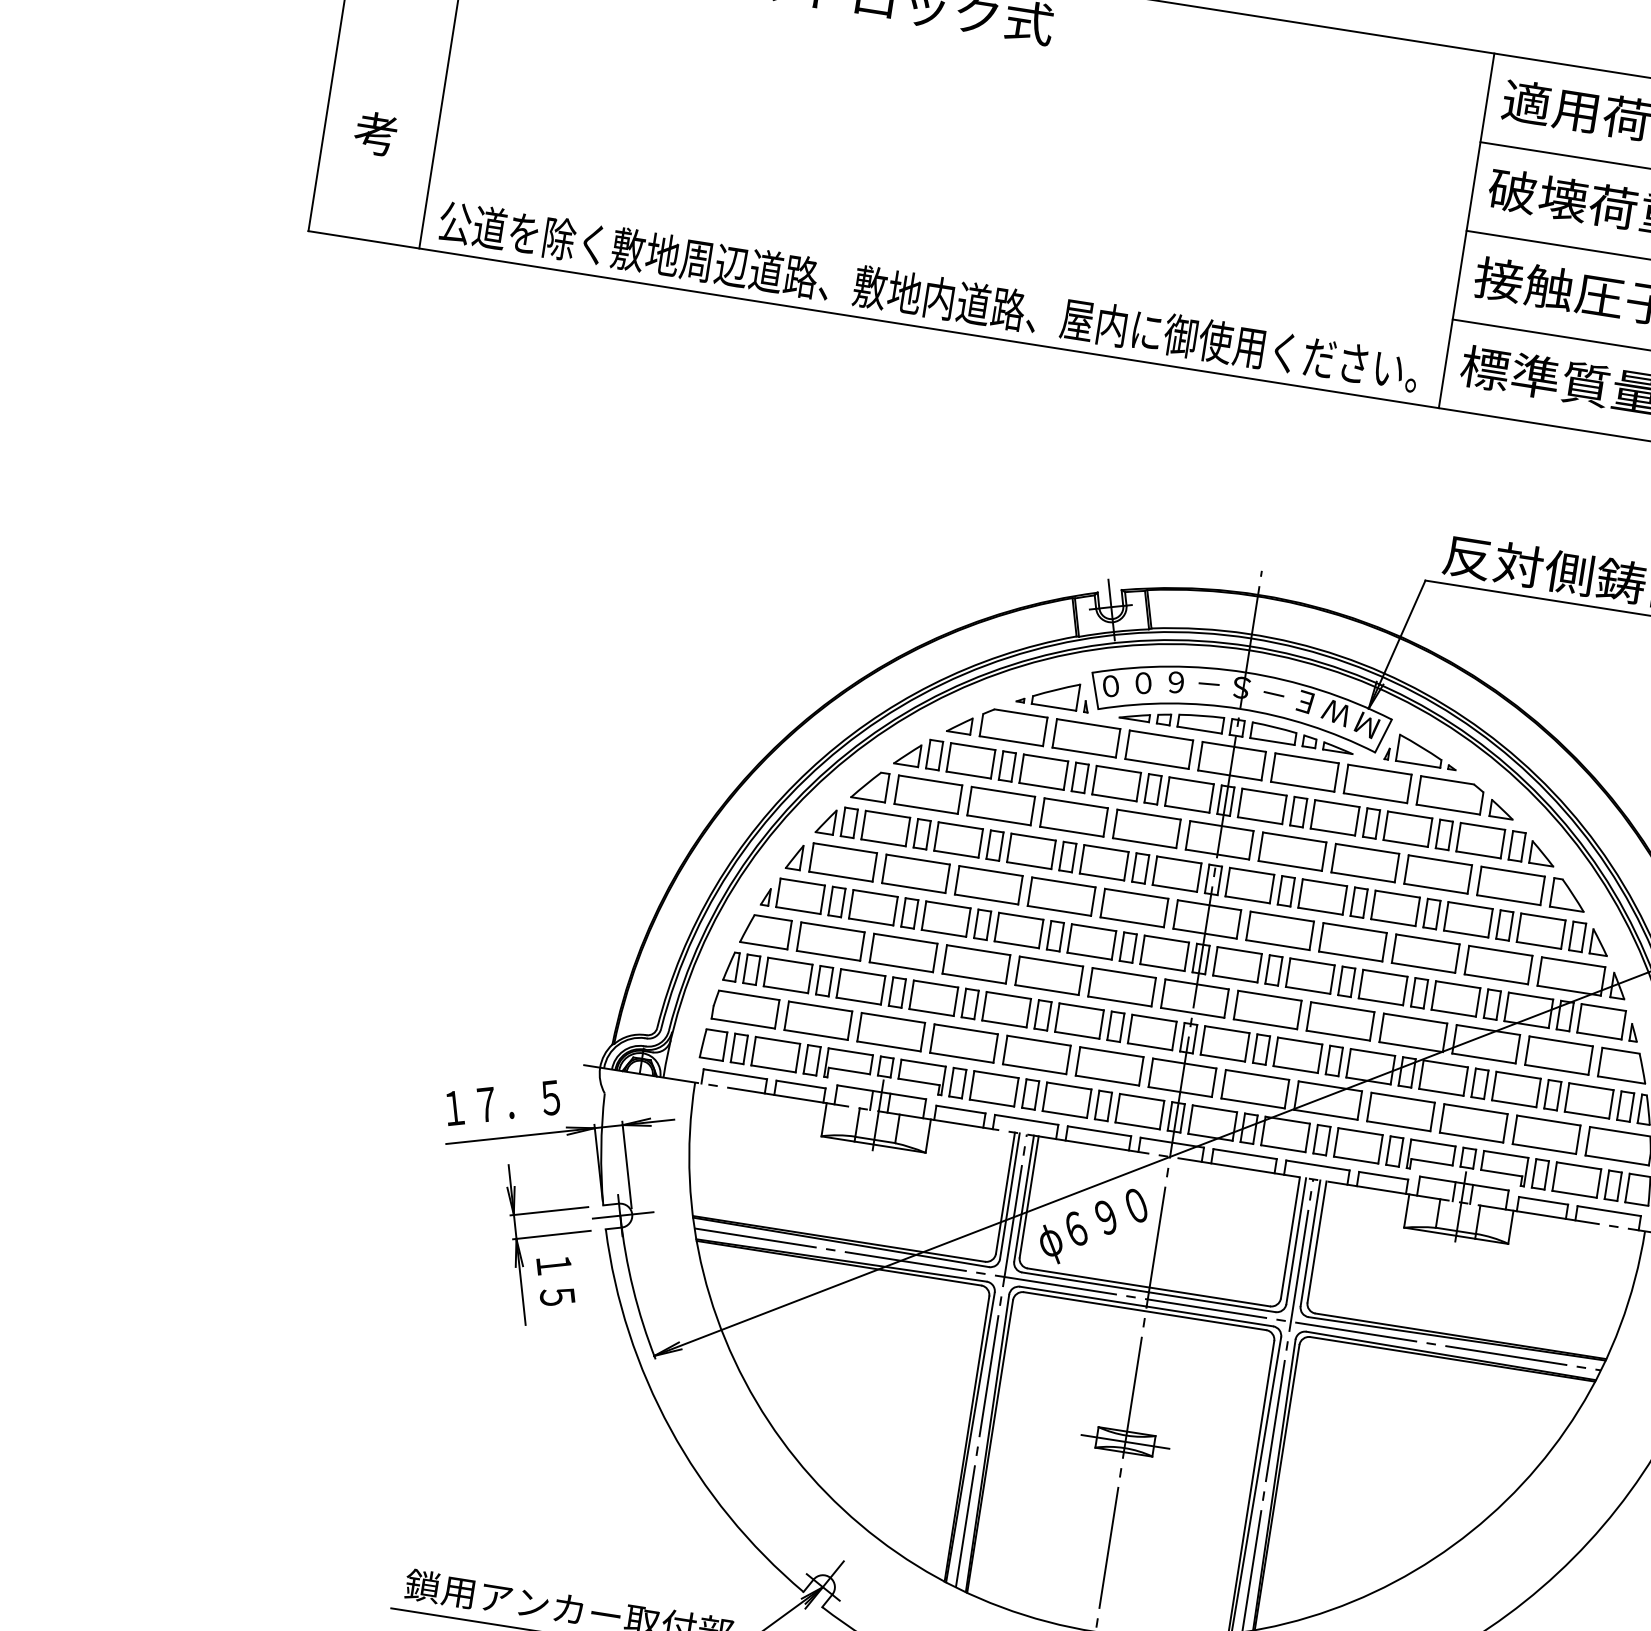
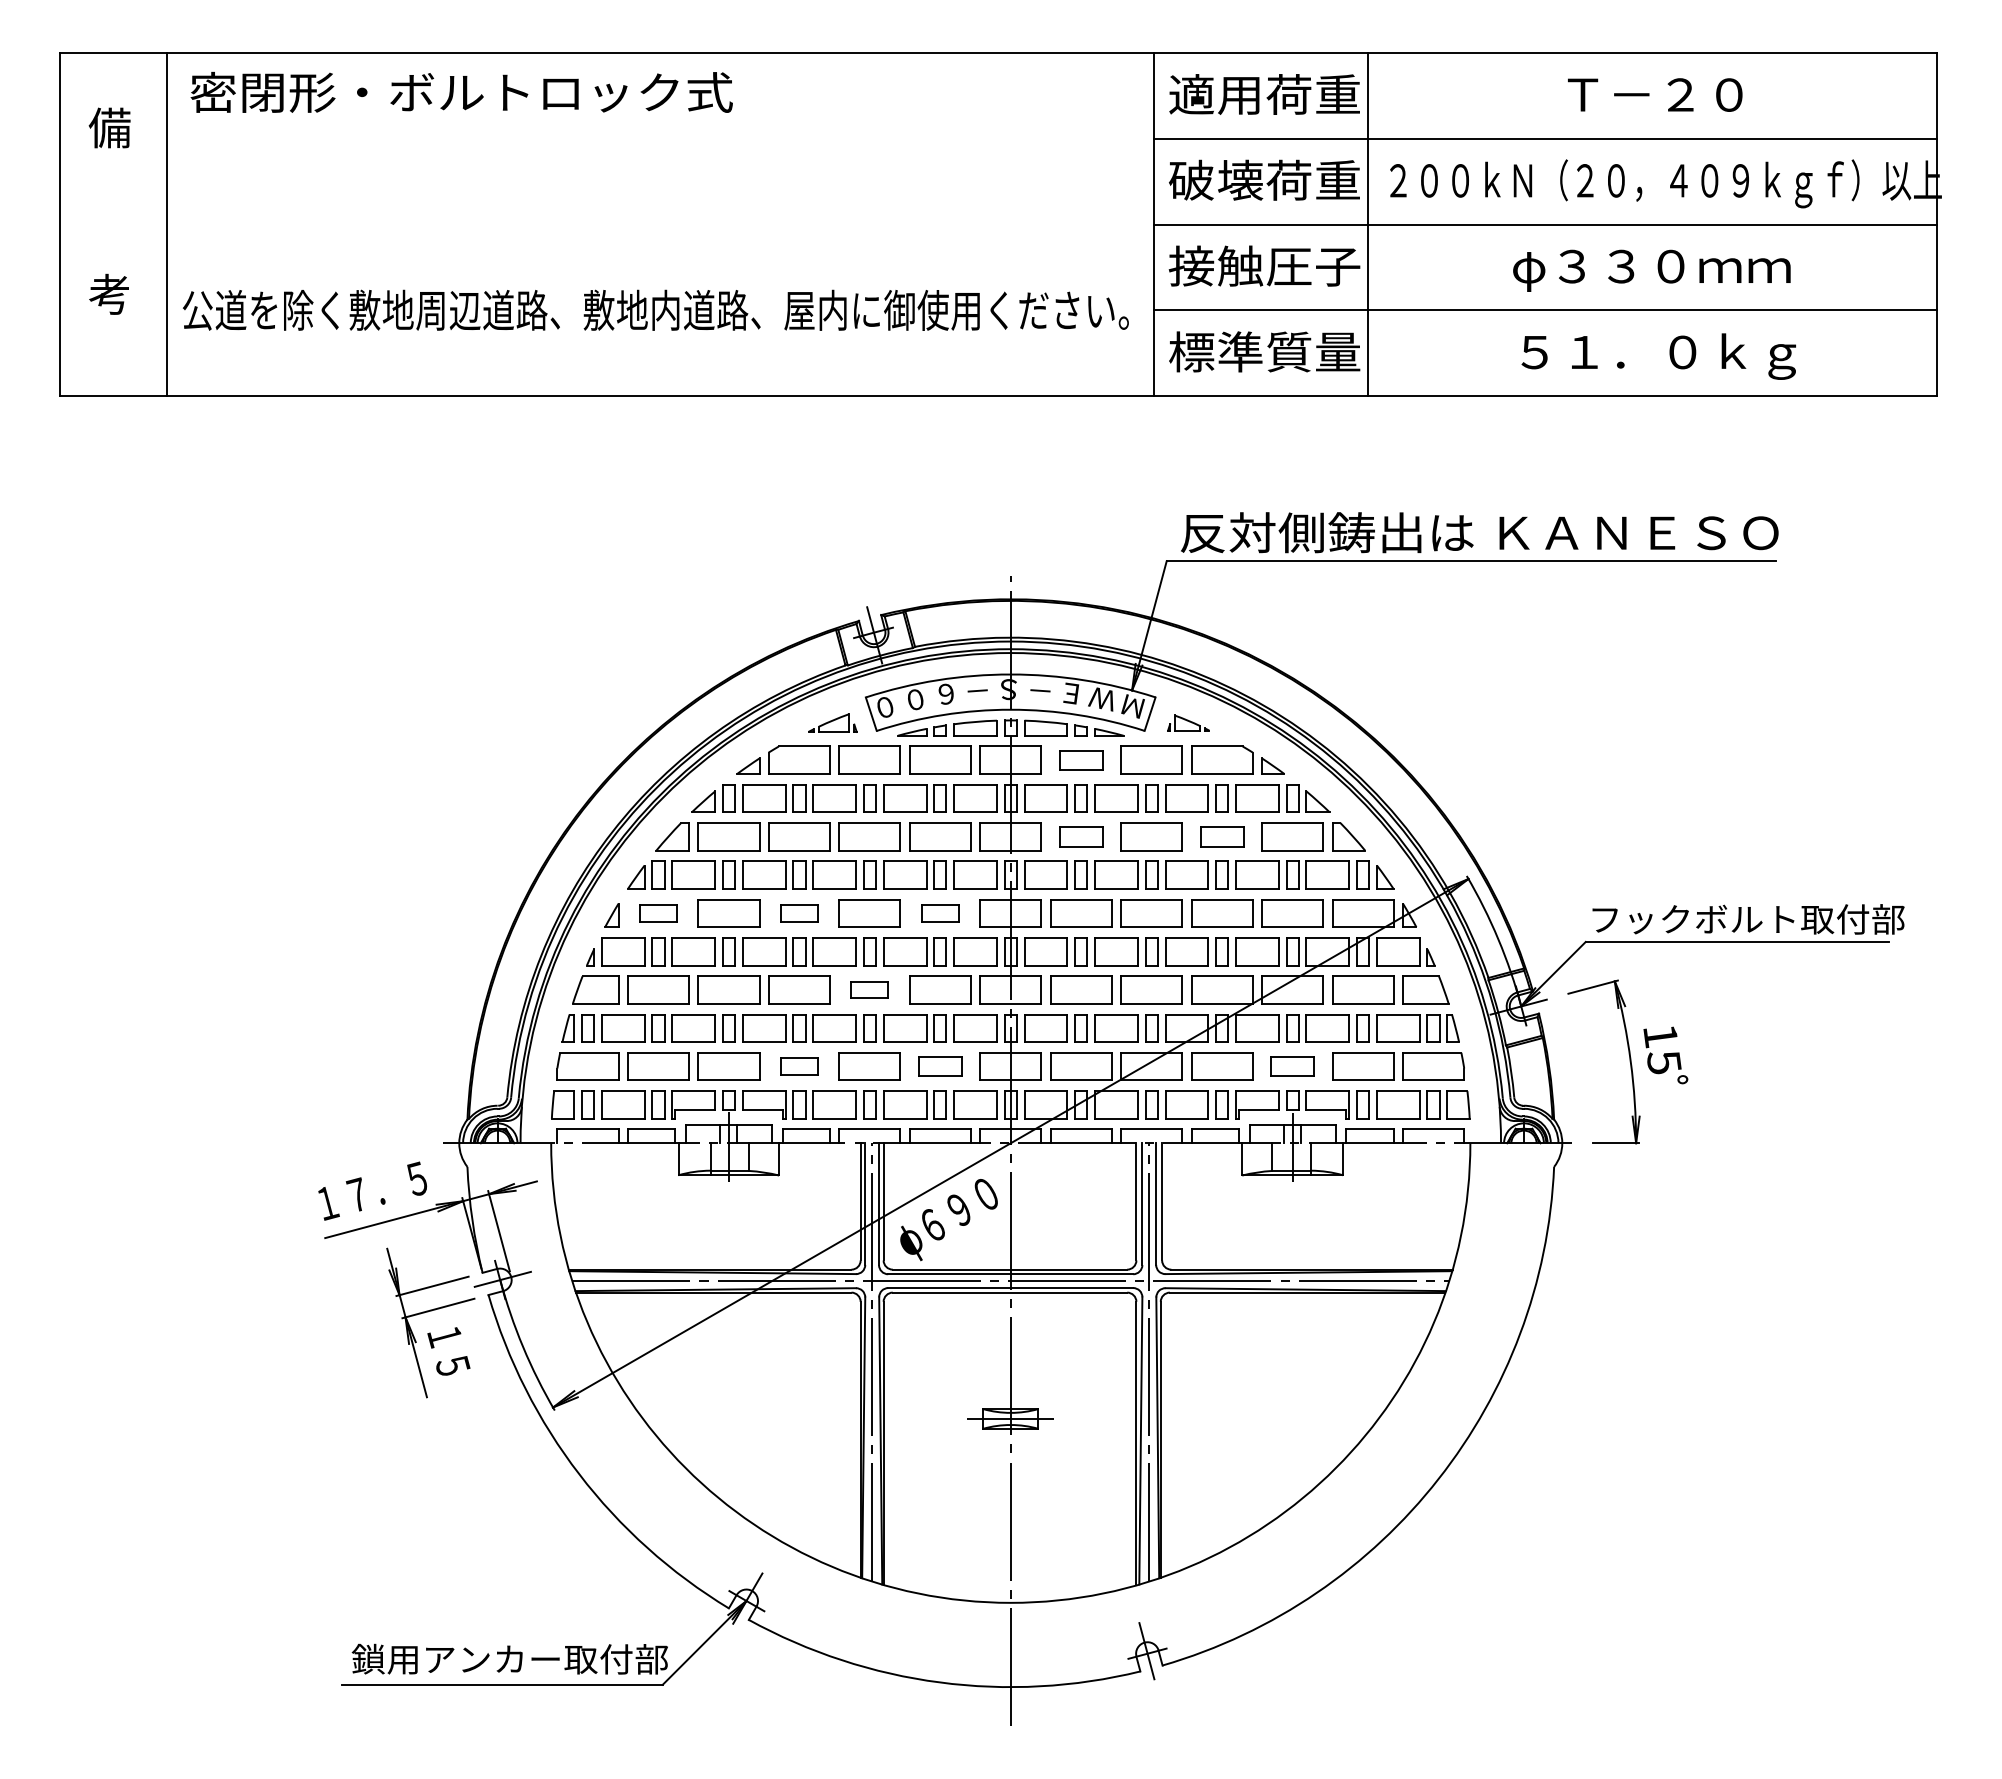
text: (928, 295) -> (655, 309), moved
part: (1053, 693) -> (832, 722), size x0.7
part: (1421, 750) -> (1188, 722), size x0.6
part: (1305, 771) -> (1081, 759), size x0.7
part: (1292, 851) -> (1081, 836), size x0.7
part: (843, 862) -> (658, 913), size x0.6
part: (1438, 874) -> (1222, 836), size x0.7
part: (988, 885) -> (799, 913), size x0.6
part: (1134, 908) -> (940, 913), size x0.6
part: (1048, 975) -> (869, 989), size x0.6
part: (964, 1043) -> (799, 1066), size x0.6
part: (1109, 1066) -> (940, 1066), size x0.7
part: (1473, 1123) -> (1292, 1066), size x0.7

